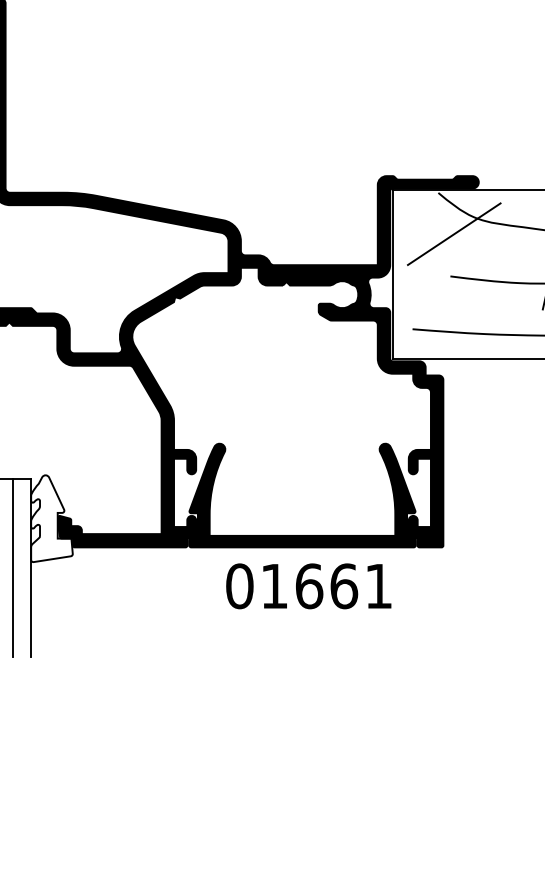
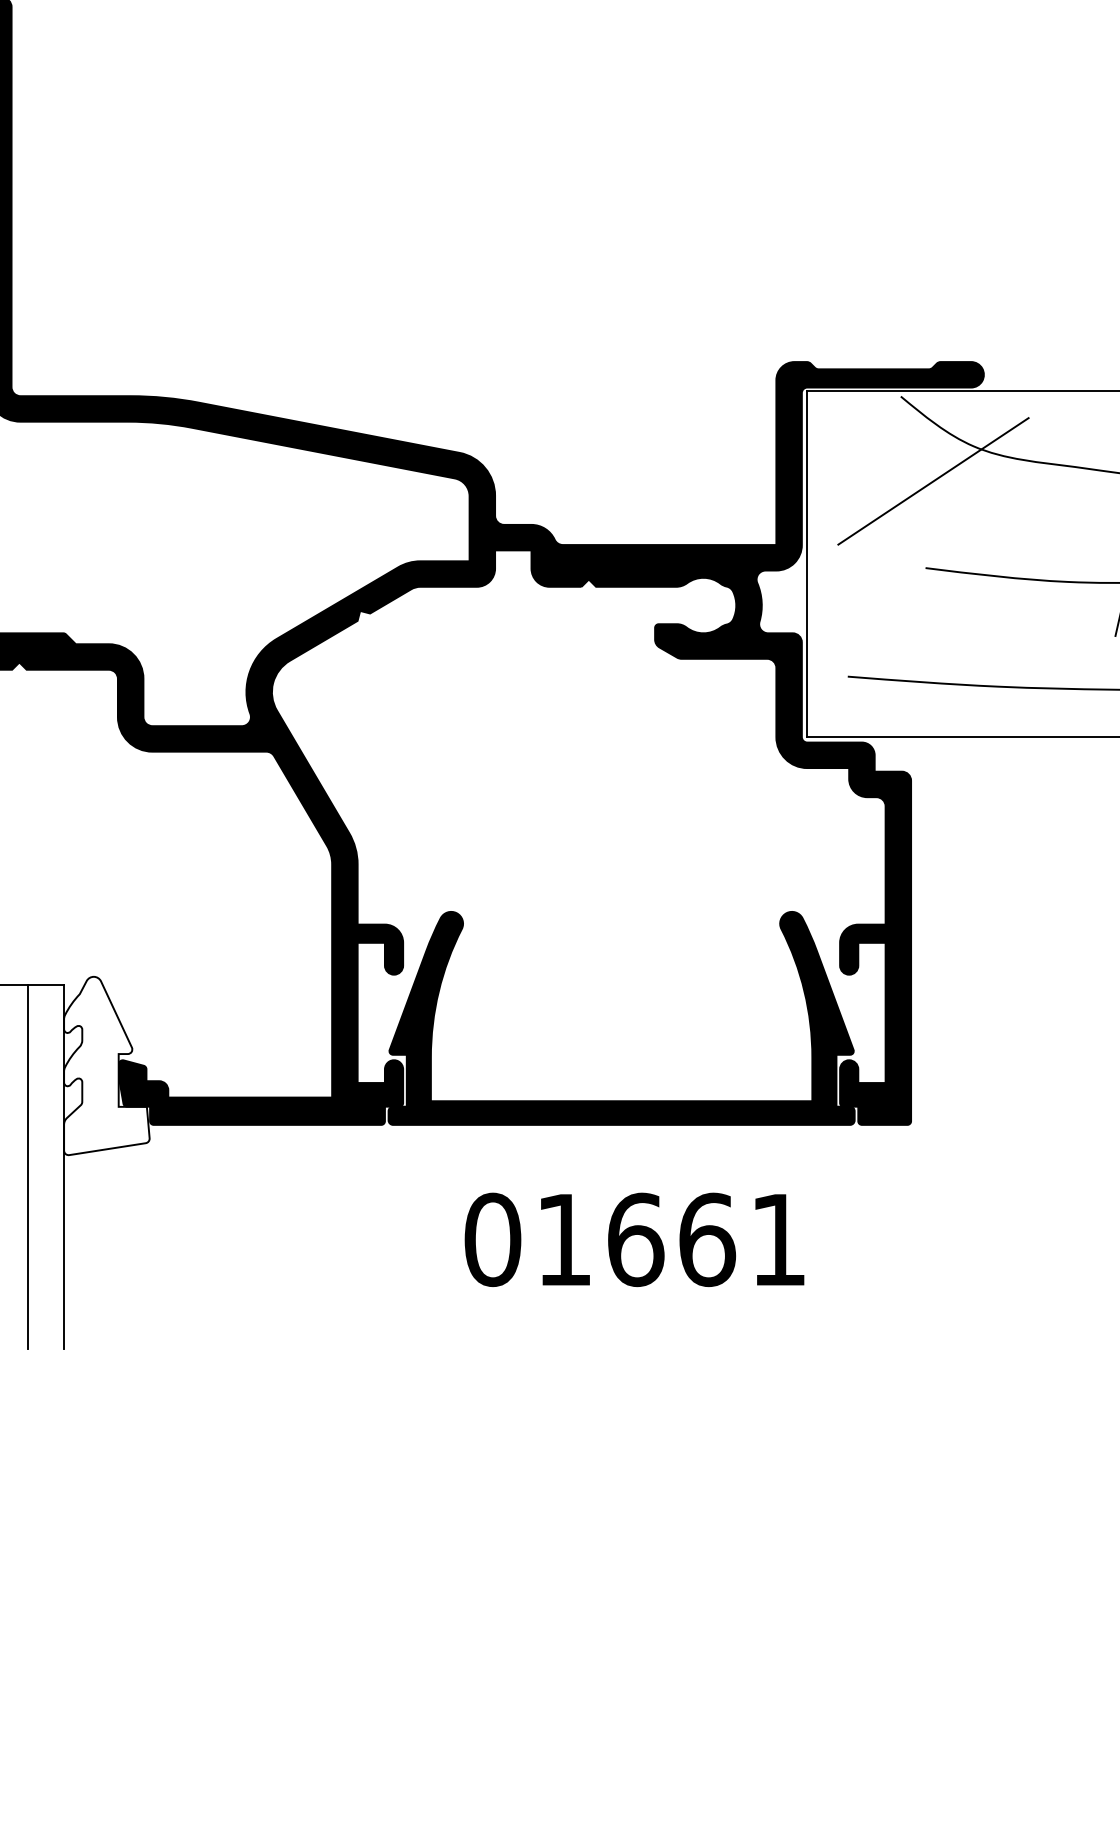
text: (308, 586) -> (633, 1240), moved

